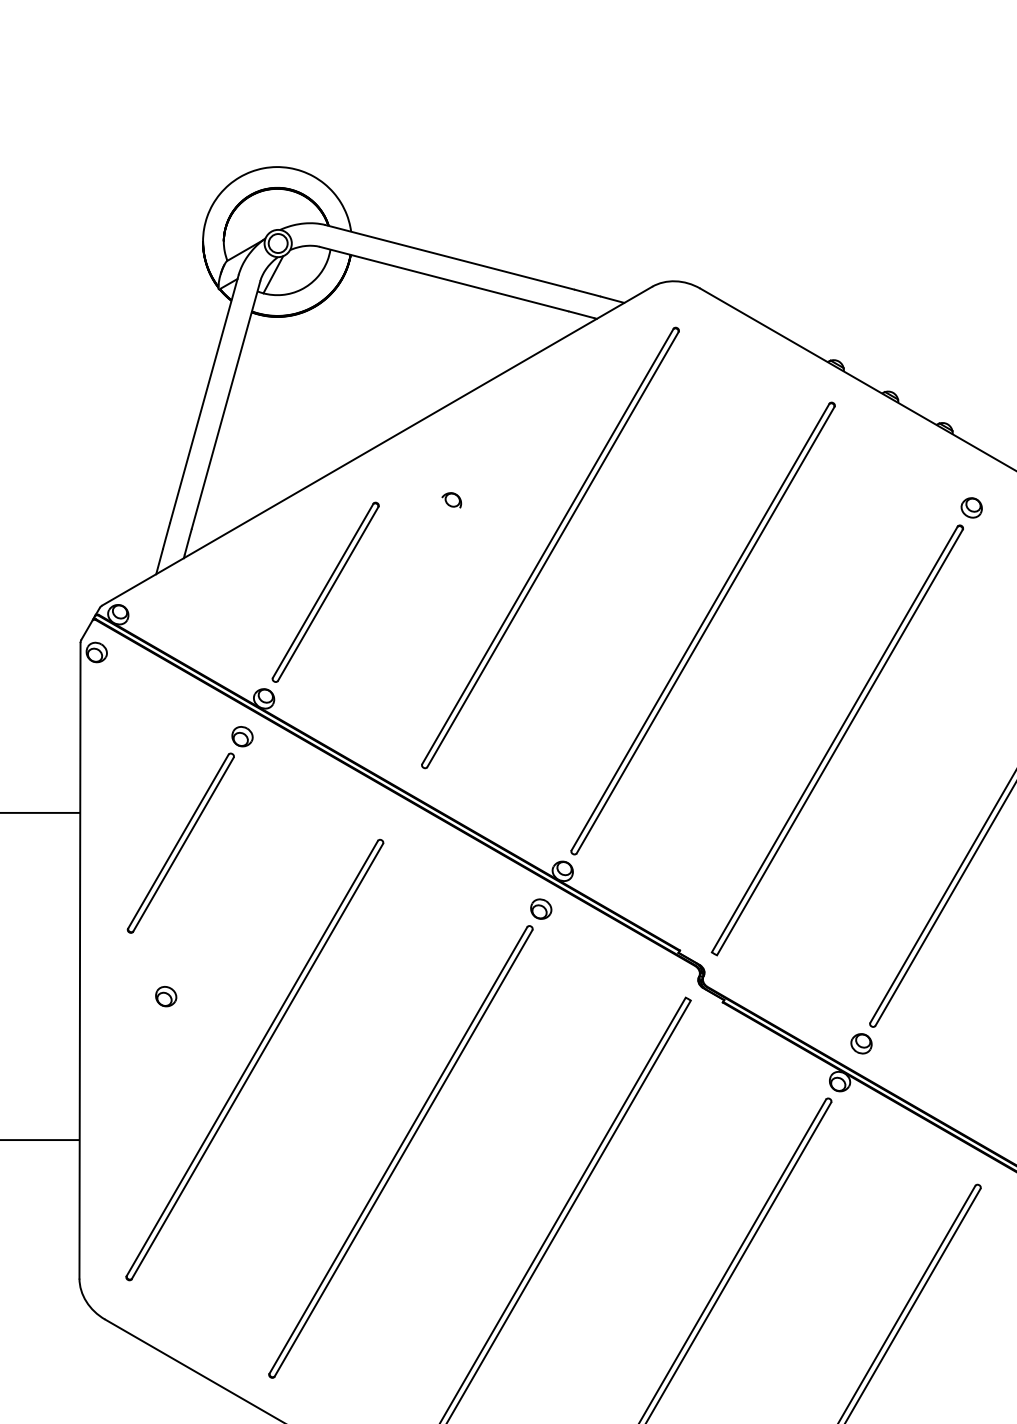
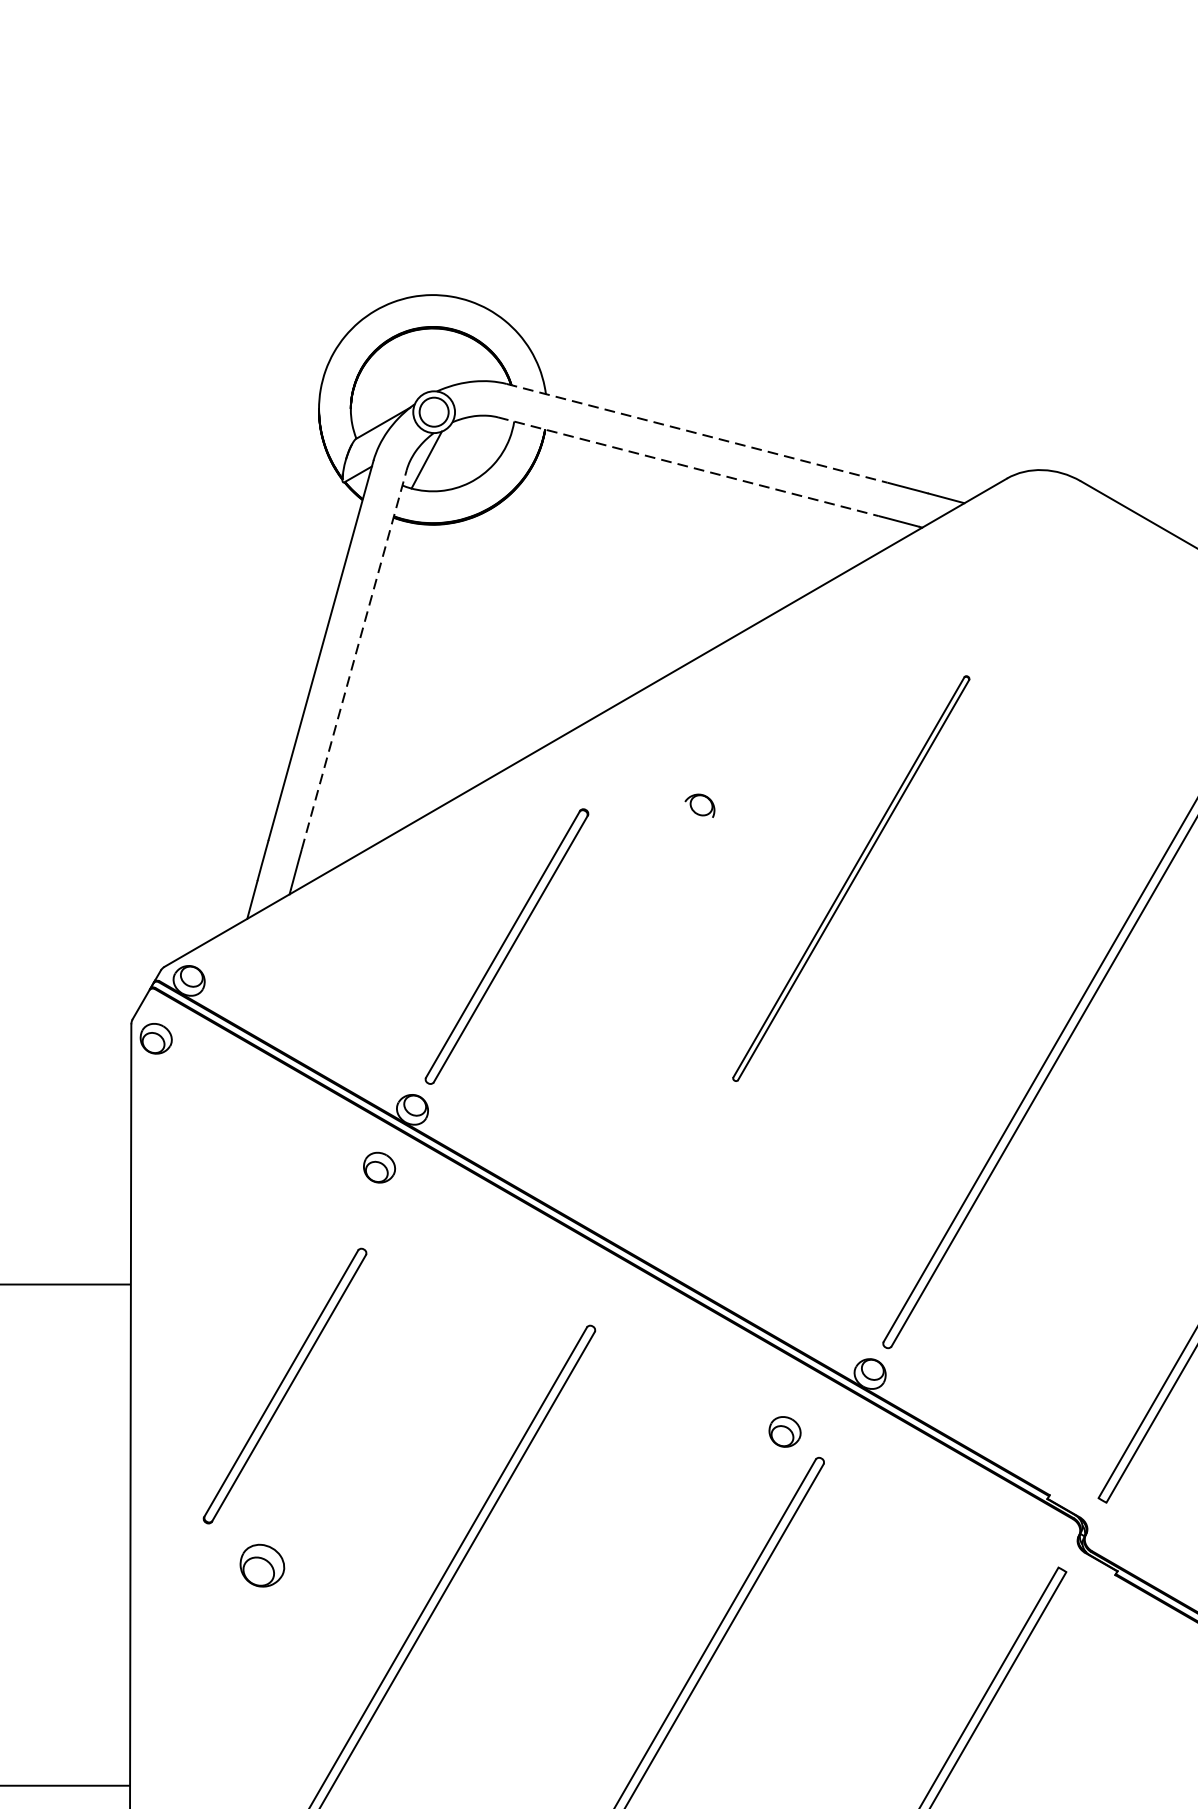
line: (450, 257) -> (698, 433), solid -> dashed
line: (444, 279) -> (688, 467), solid -> dashed
line: (226, 404) -> (354, 658), solid -> dashed
part: (550, 547) -> (851, 877), size x0.6
part: (180, 842) -> (284, 1384), moved
part: (541, 908) -> (785, 1430), moved
part: (166, 996) -> (263, 1565), size x1.4

